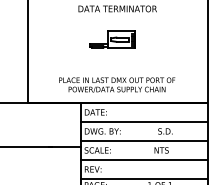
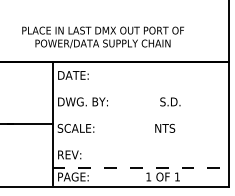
line: (143, 121) -> (139, 88), removed
line: (143, 140) -> (139, 114), removed
line: (143, 159) -> (139, 141), removed
line: (143, 178) -> (139, 167), solid -> dashed

